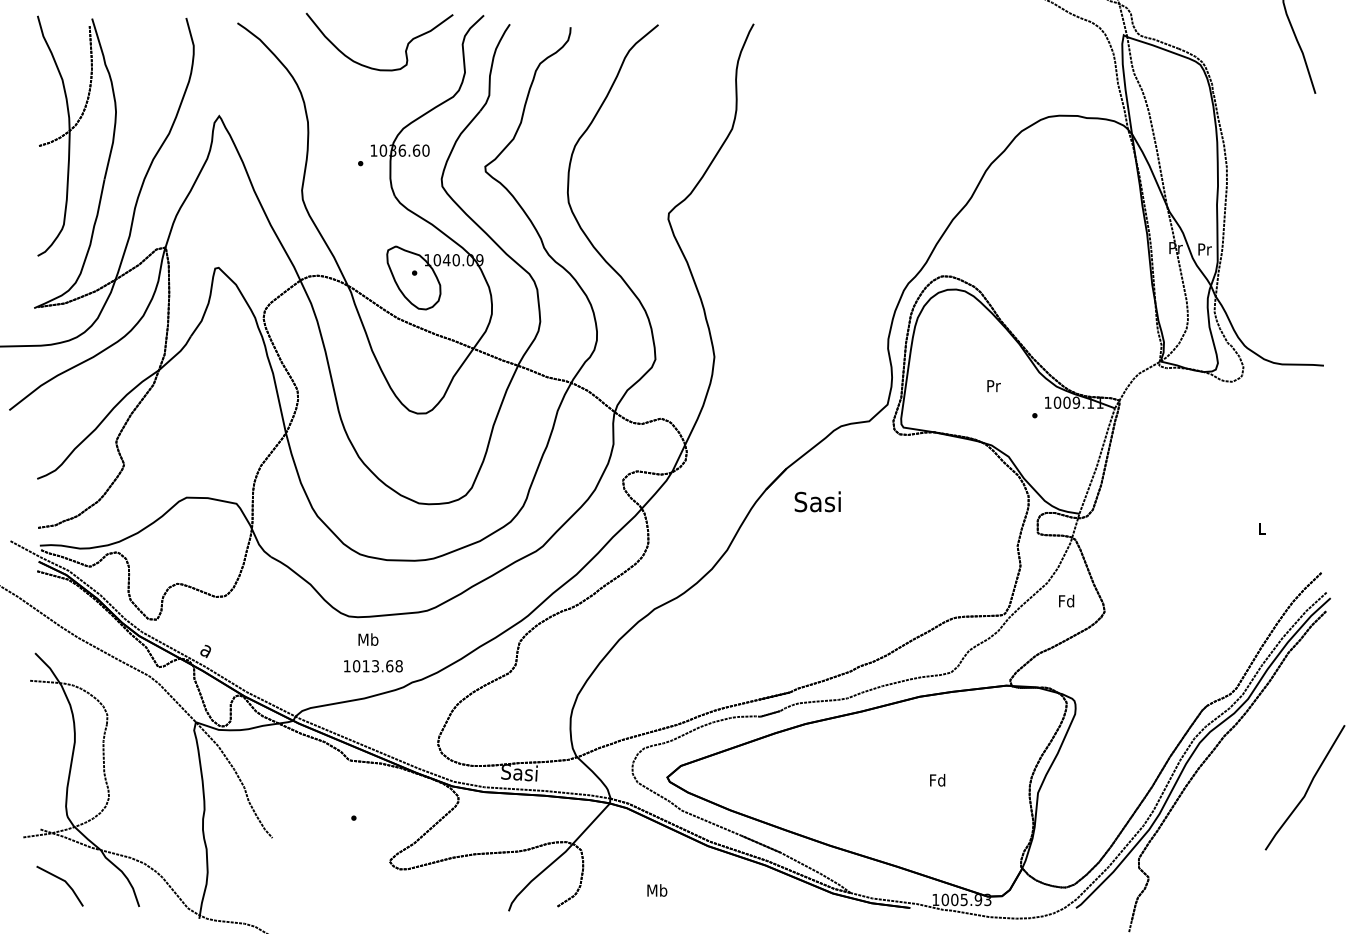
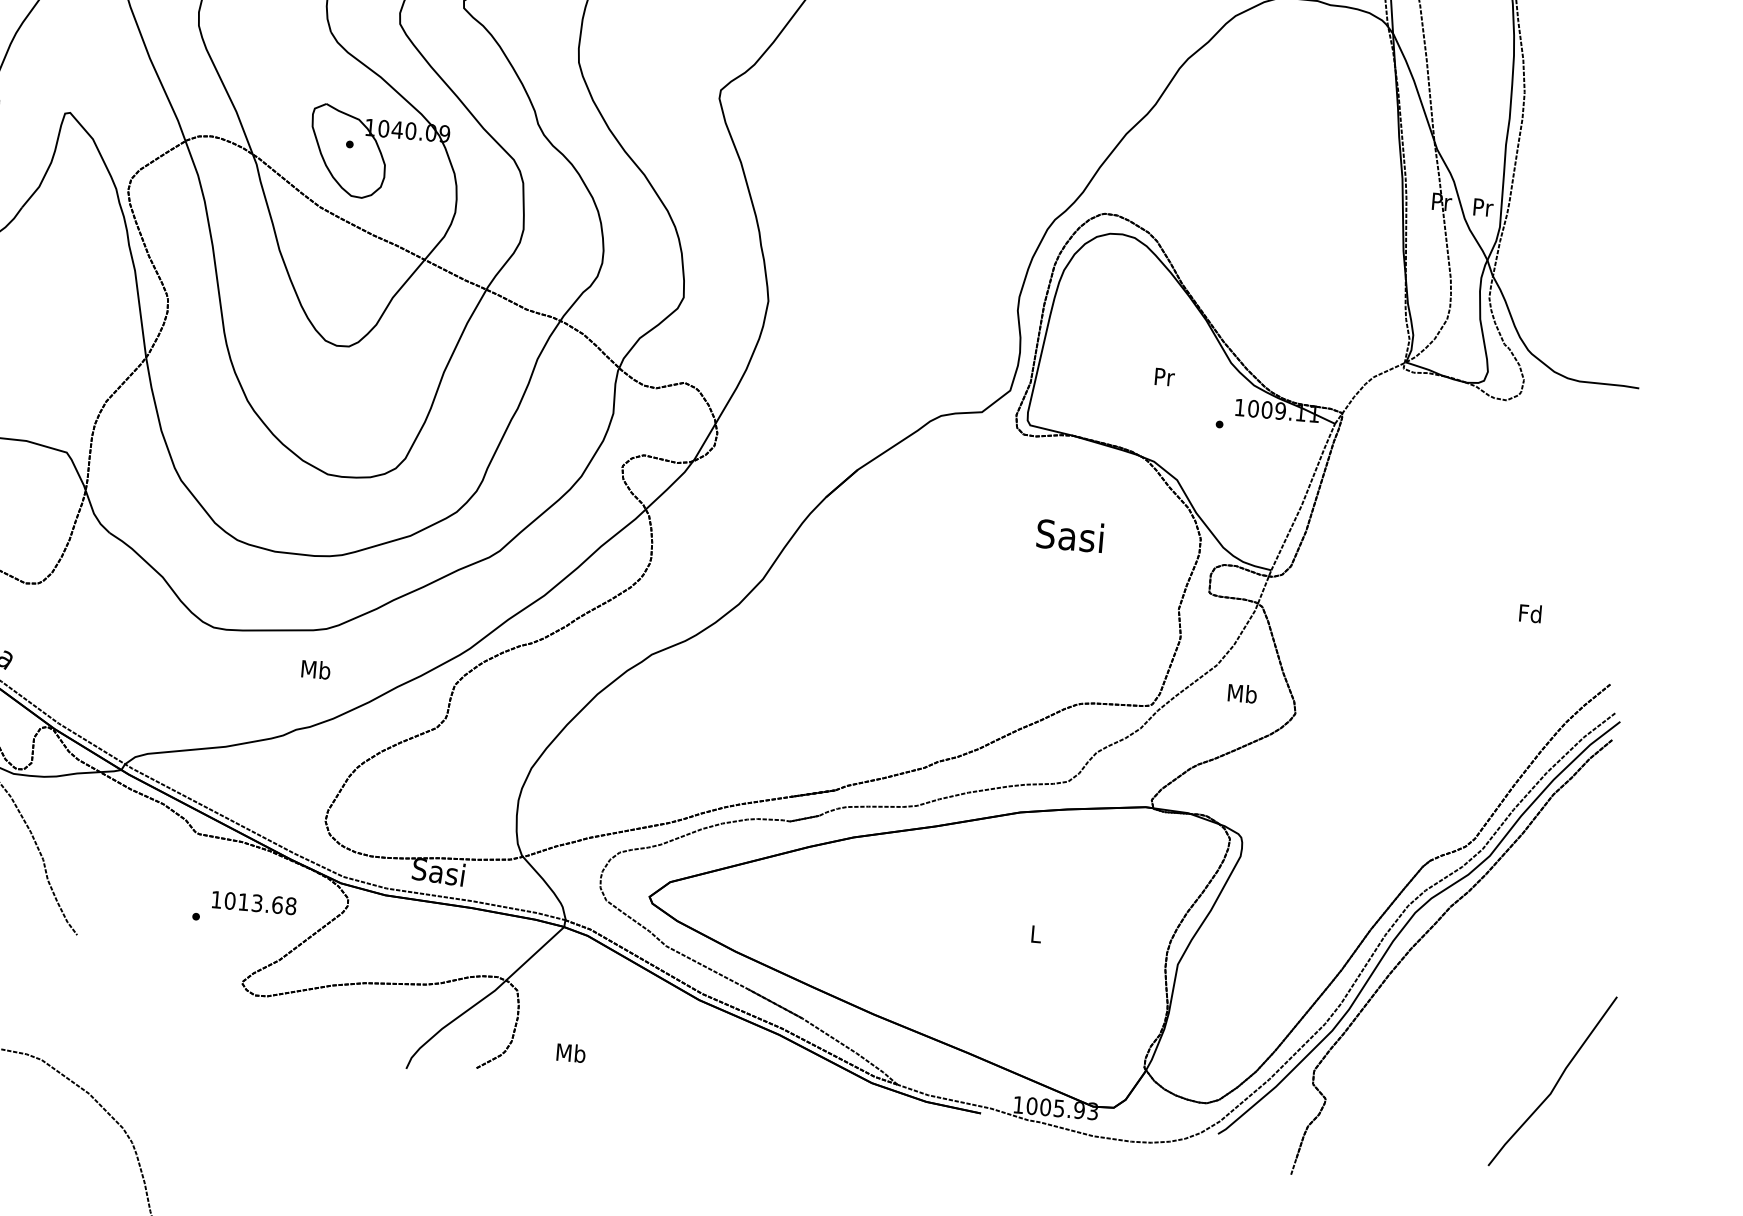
text: (817, 501) -> (1069, 535), moved
text: (1261, 528) -> (1529, 613), L -> Fd
text: (1066, 600) -> (1242, 692), Fd -> Mb
text: (368, 639) -> (316, 669), moved
text: (373, 666) -> (254, 903), moved
text: (937, 780) -> (1035, 934), Fd -> L
line: (1306, 789) -> (1554, 1084), moved
text: (657, 890) -> (571, 1053), moved

